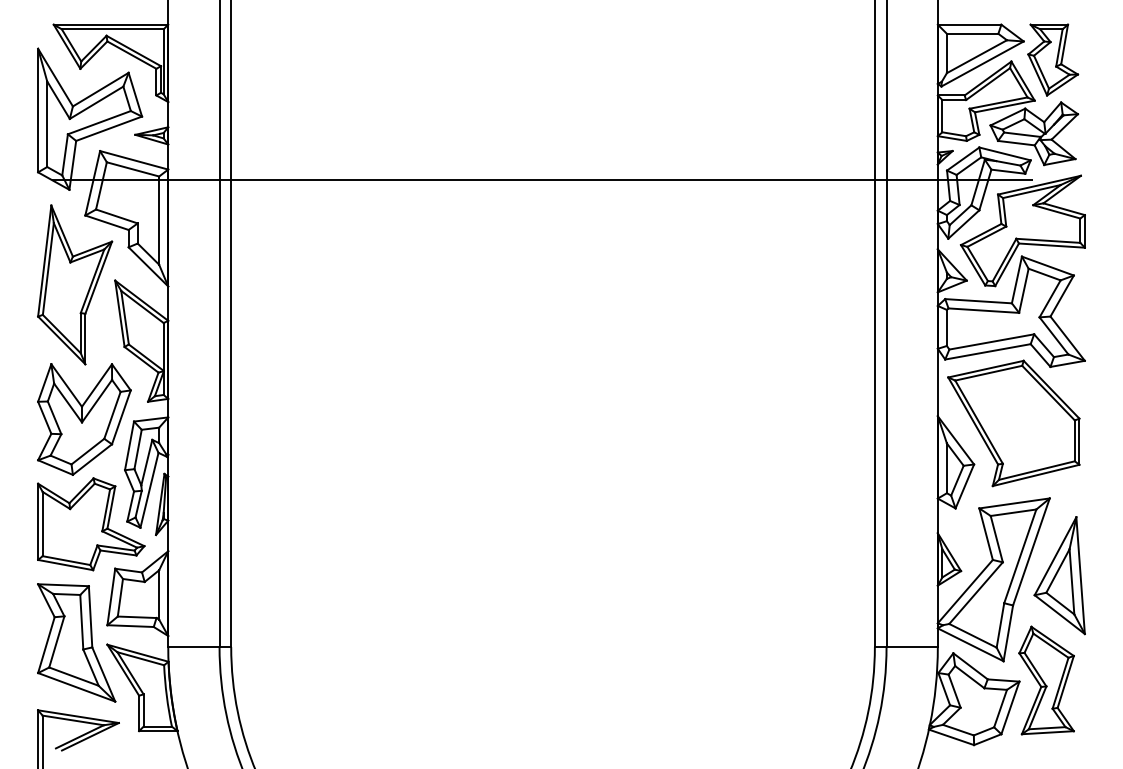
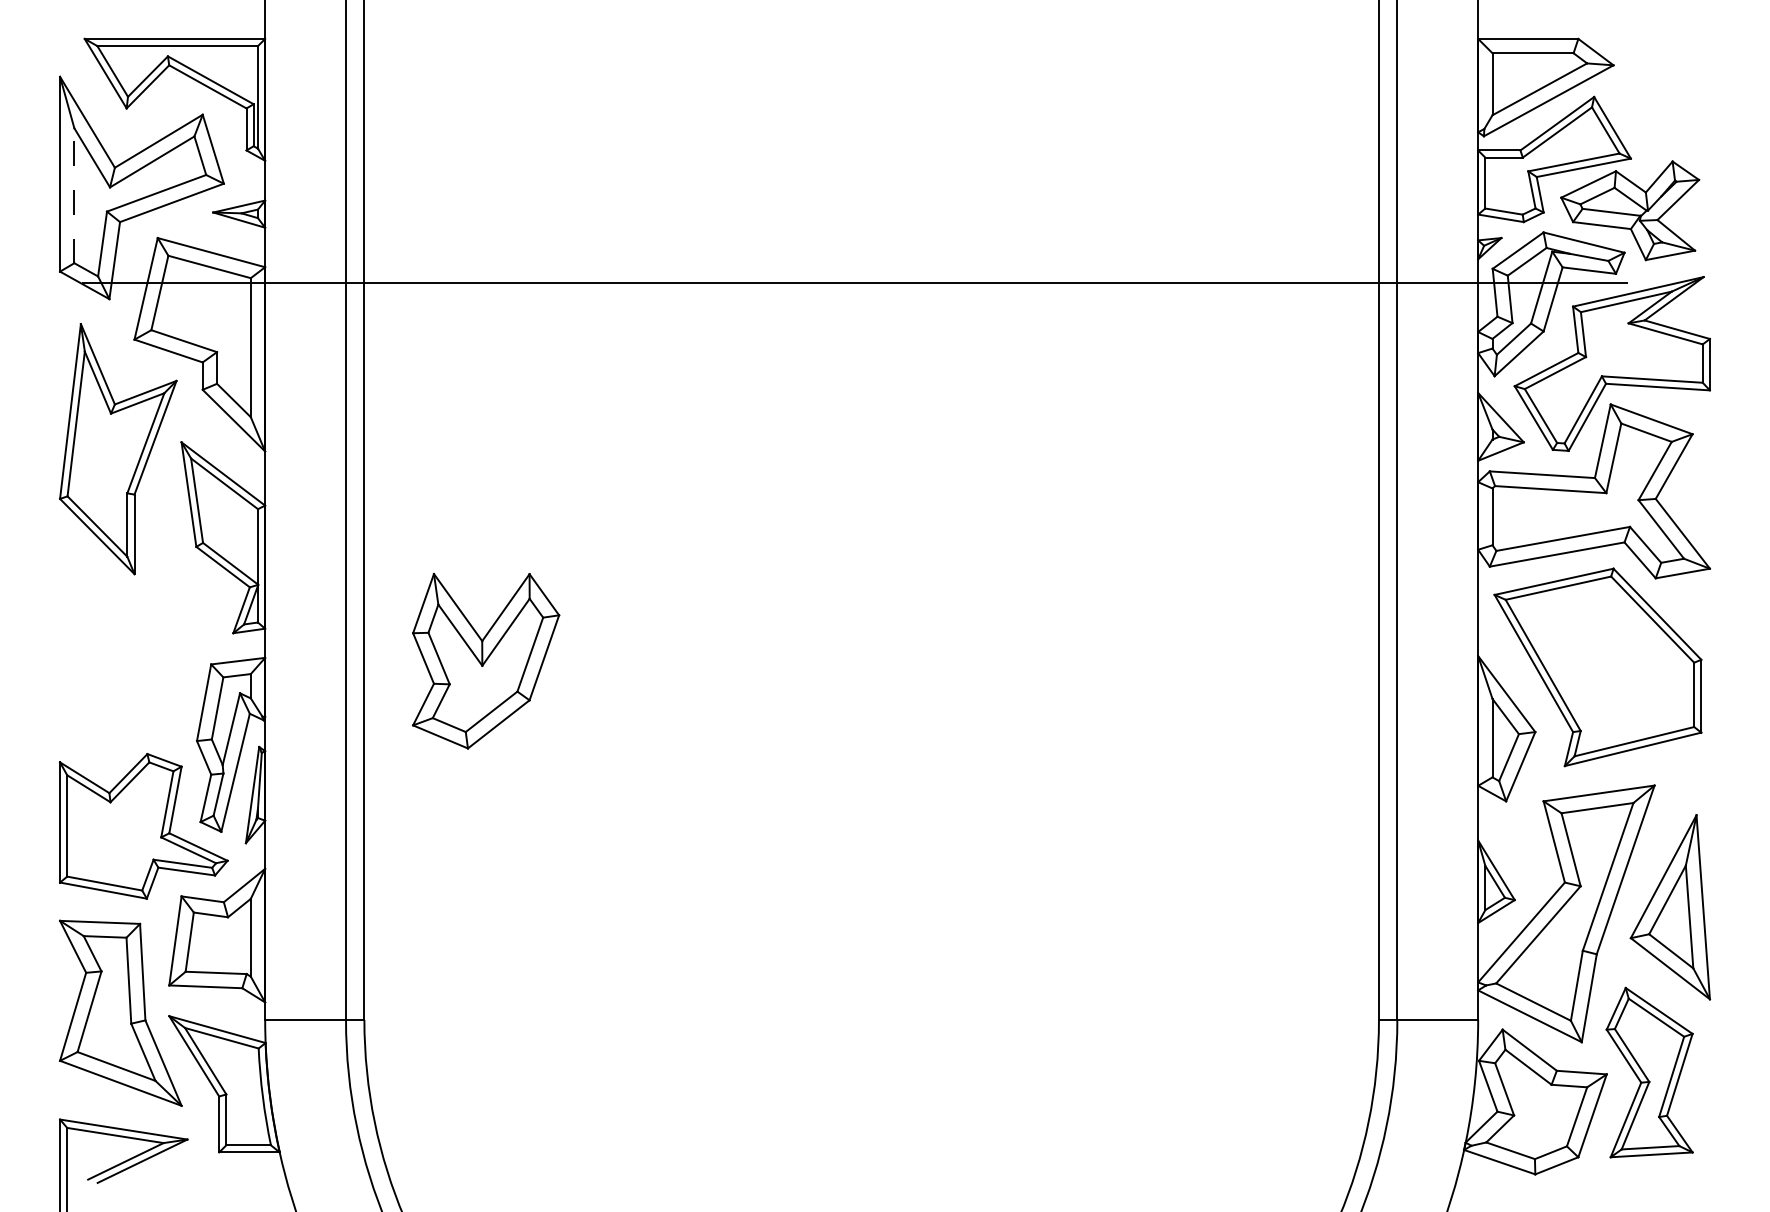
part: (1053, 59) -> (1660, 93), removed
line: (47, 124) -> (74, 196), solid -> dashed
part: (84, 419) -> (486, 661), moved

